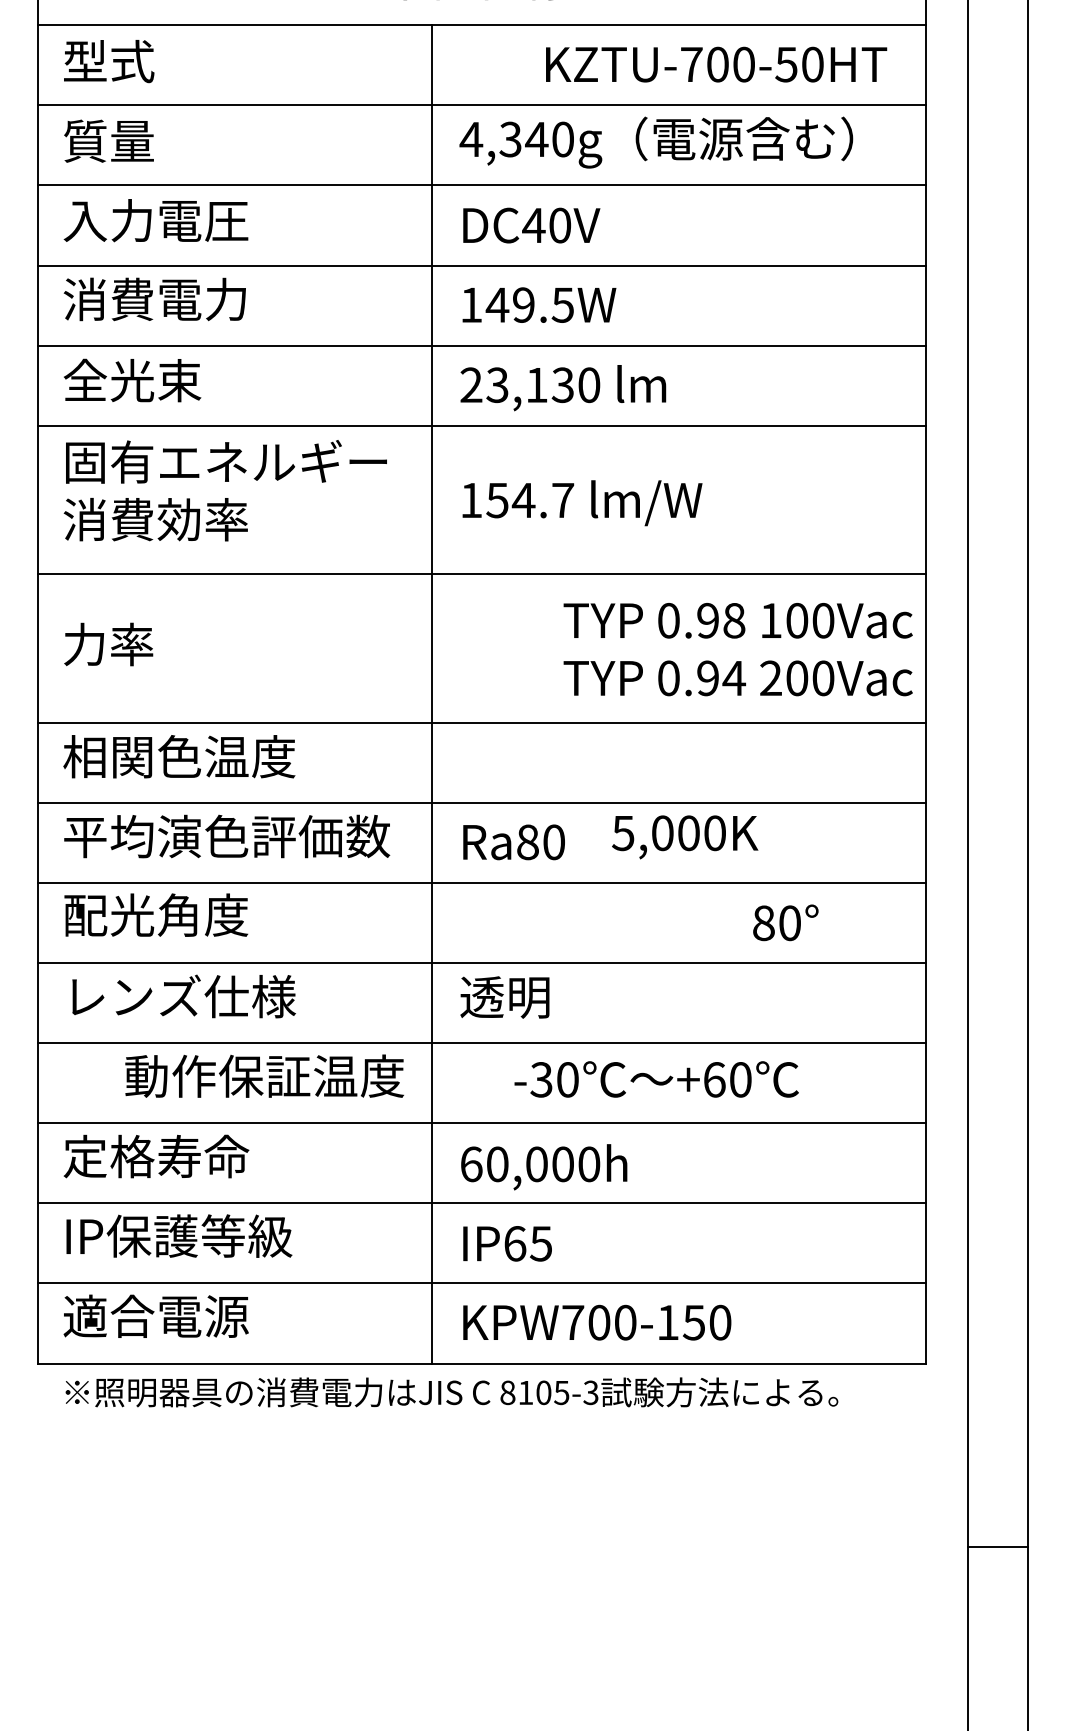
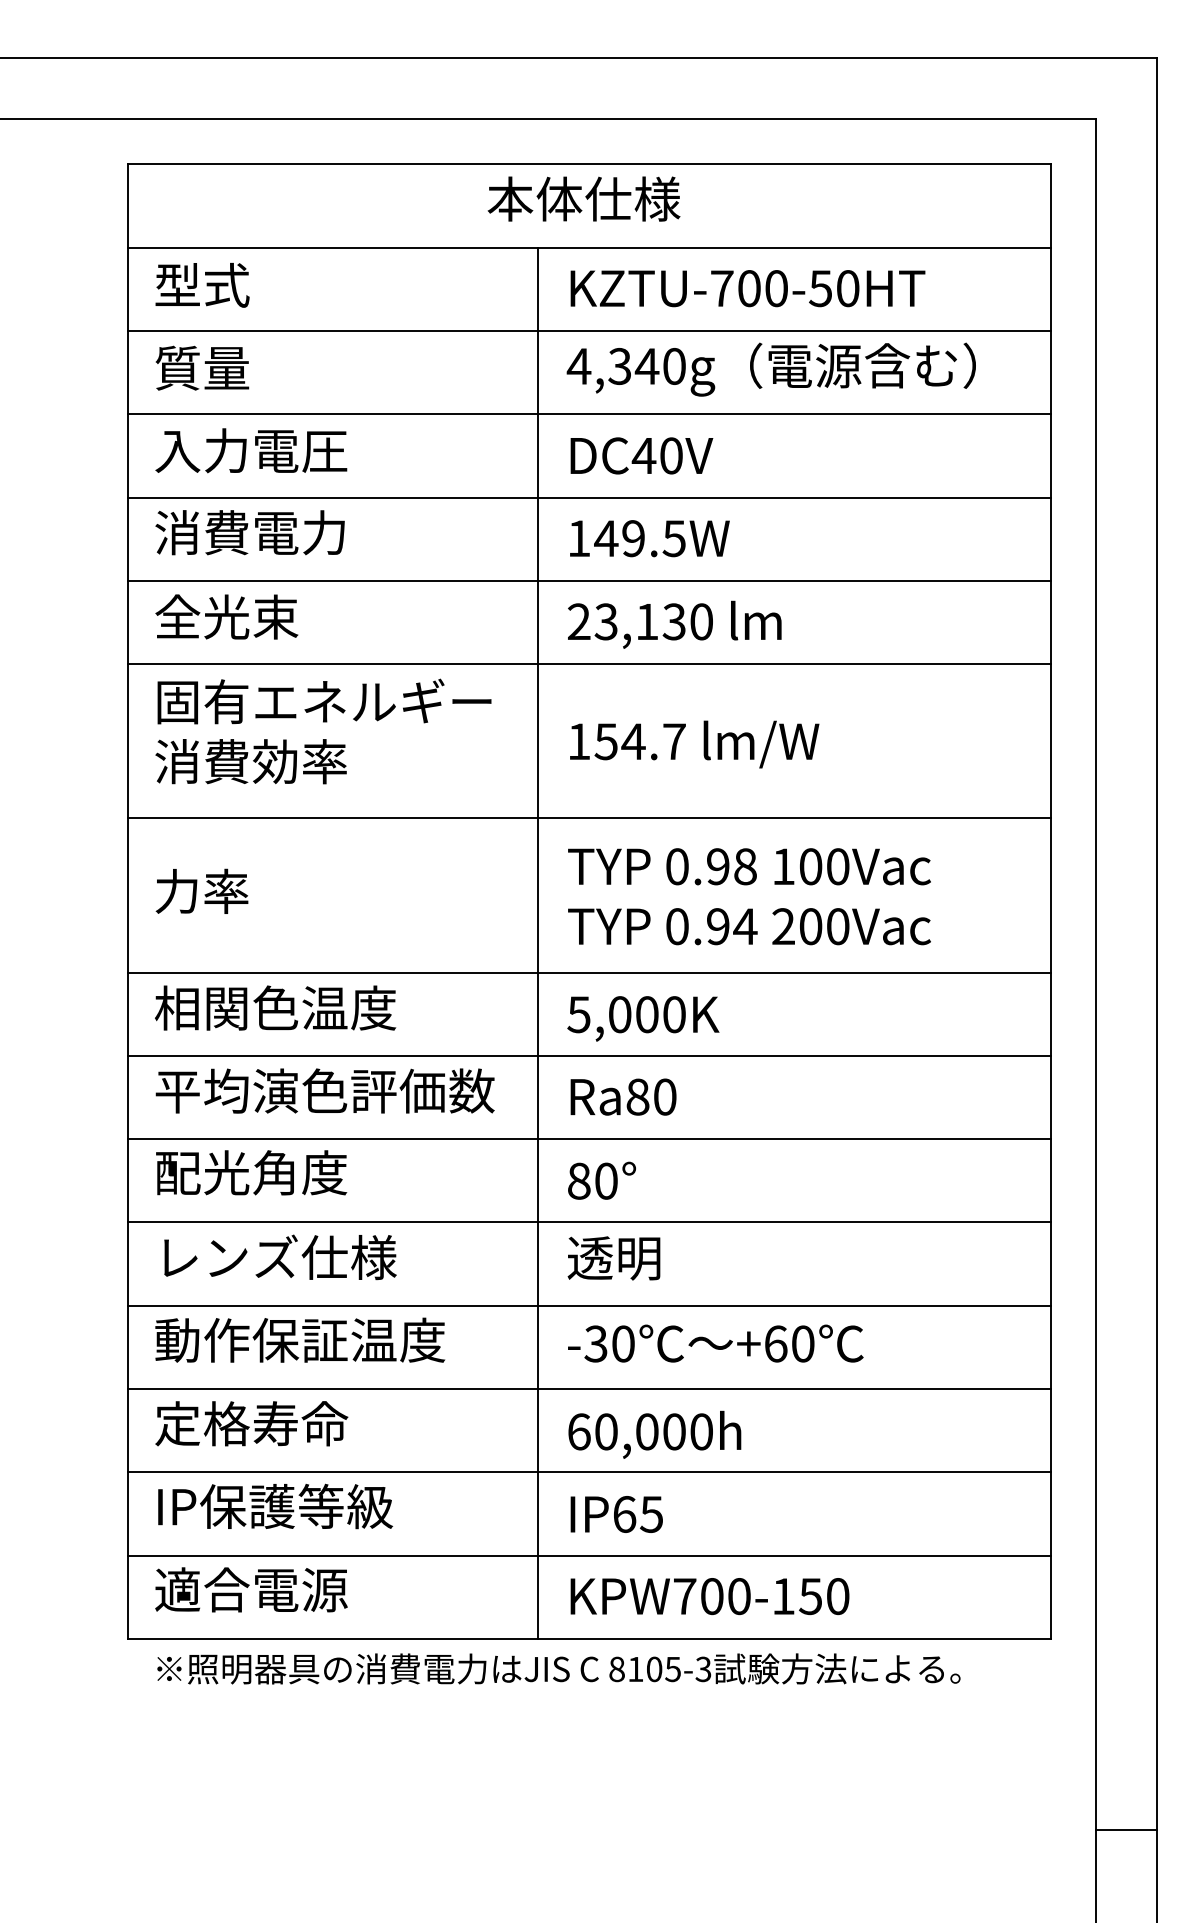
text: (716, 64) -> (747, 288), moved
text: (738, 649) -> (749, 896), moved
text: (685, 836) -> (643, 1018), moved
text: (785, 922) -> (601, 1180), moved
text: (264, 1075) -> (300, 1339), moved
text: (656, 1079) -> (715, 1343), moved

